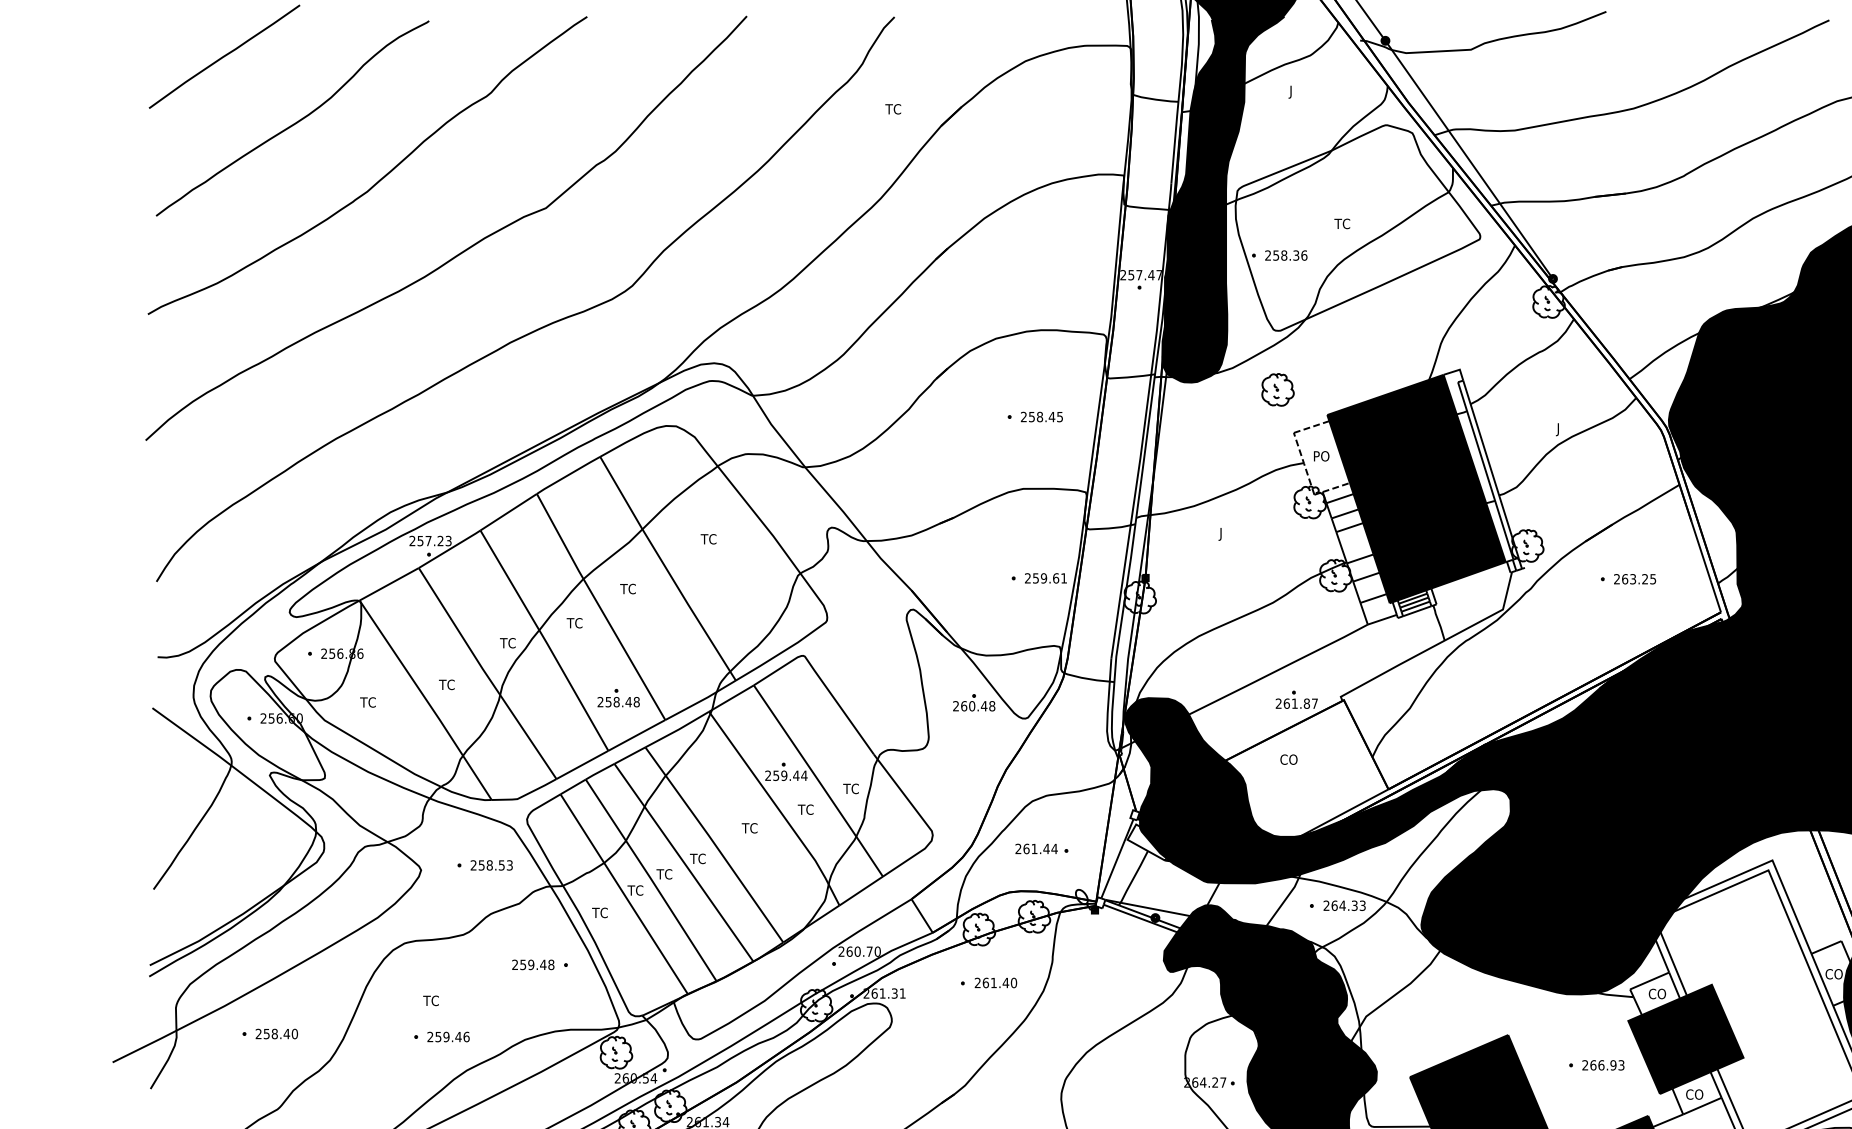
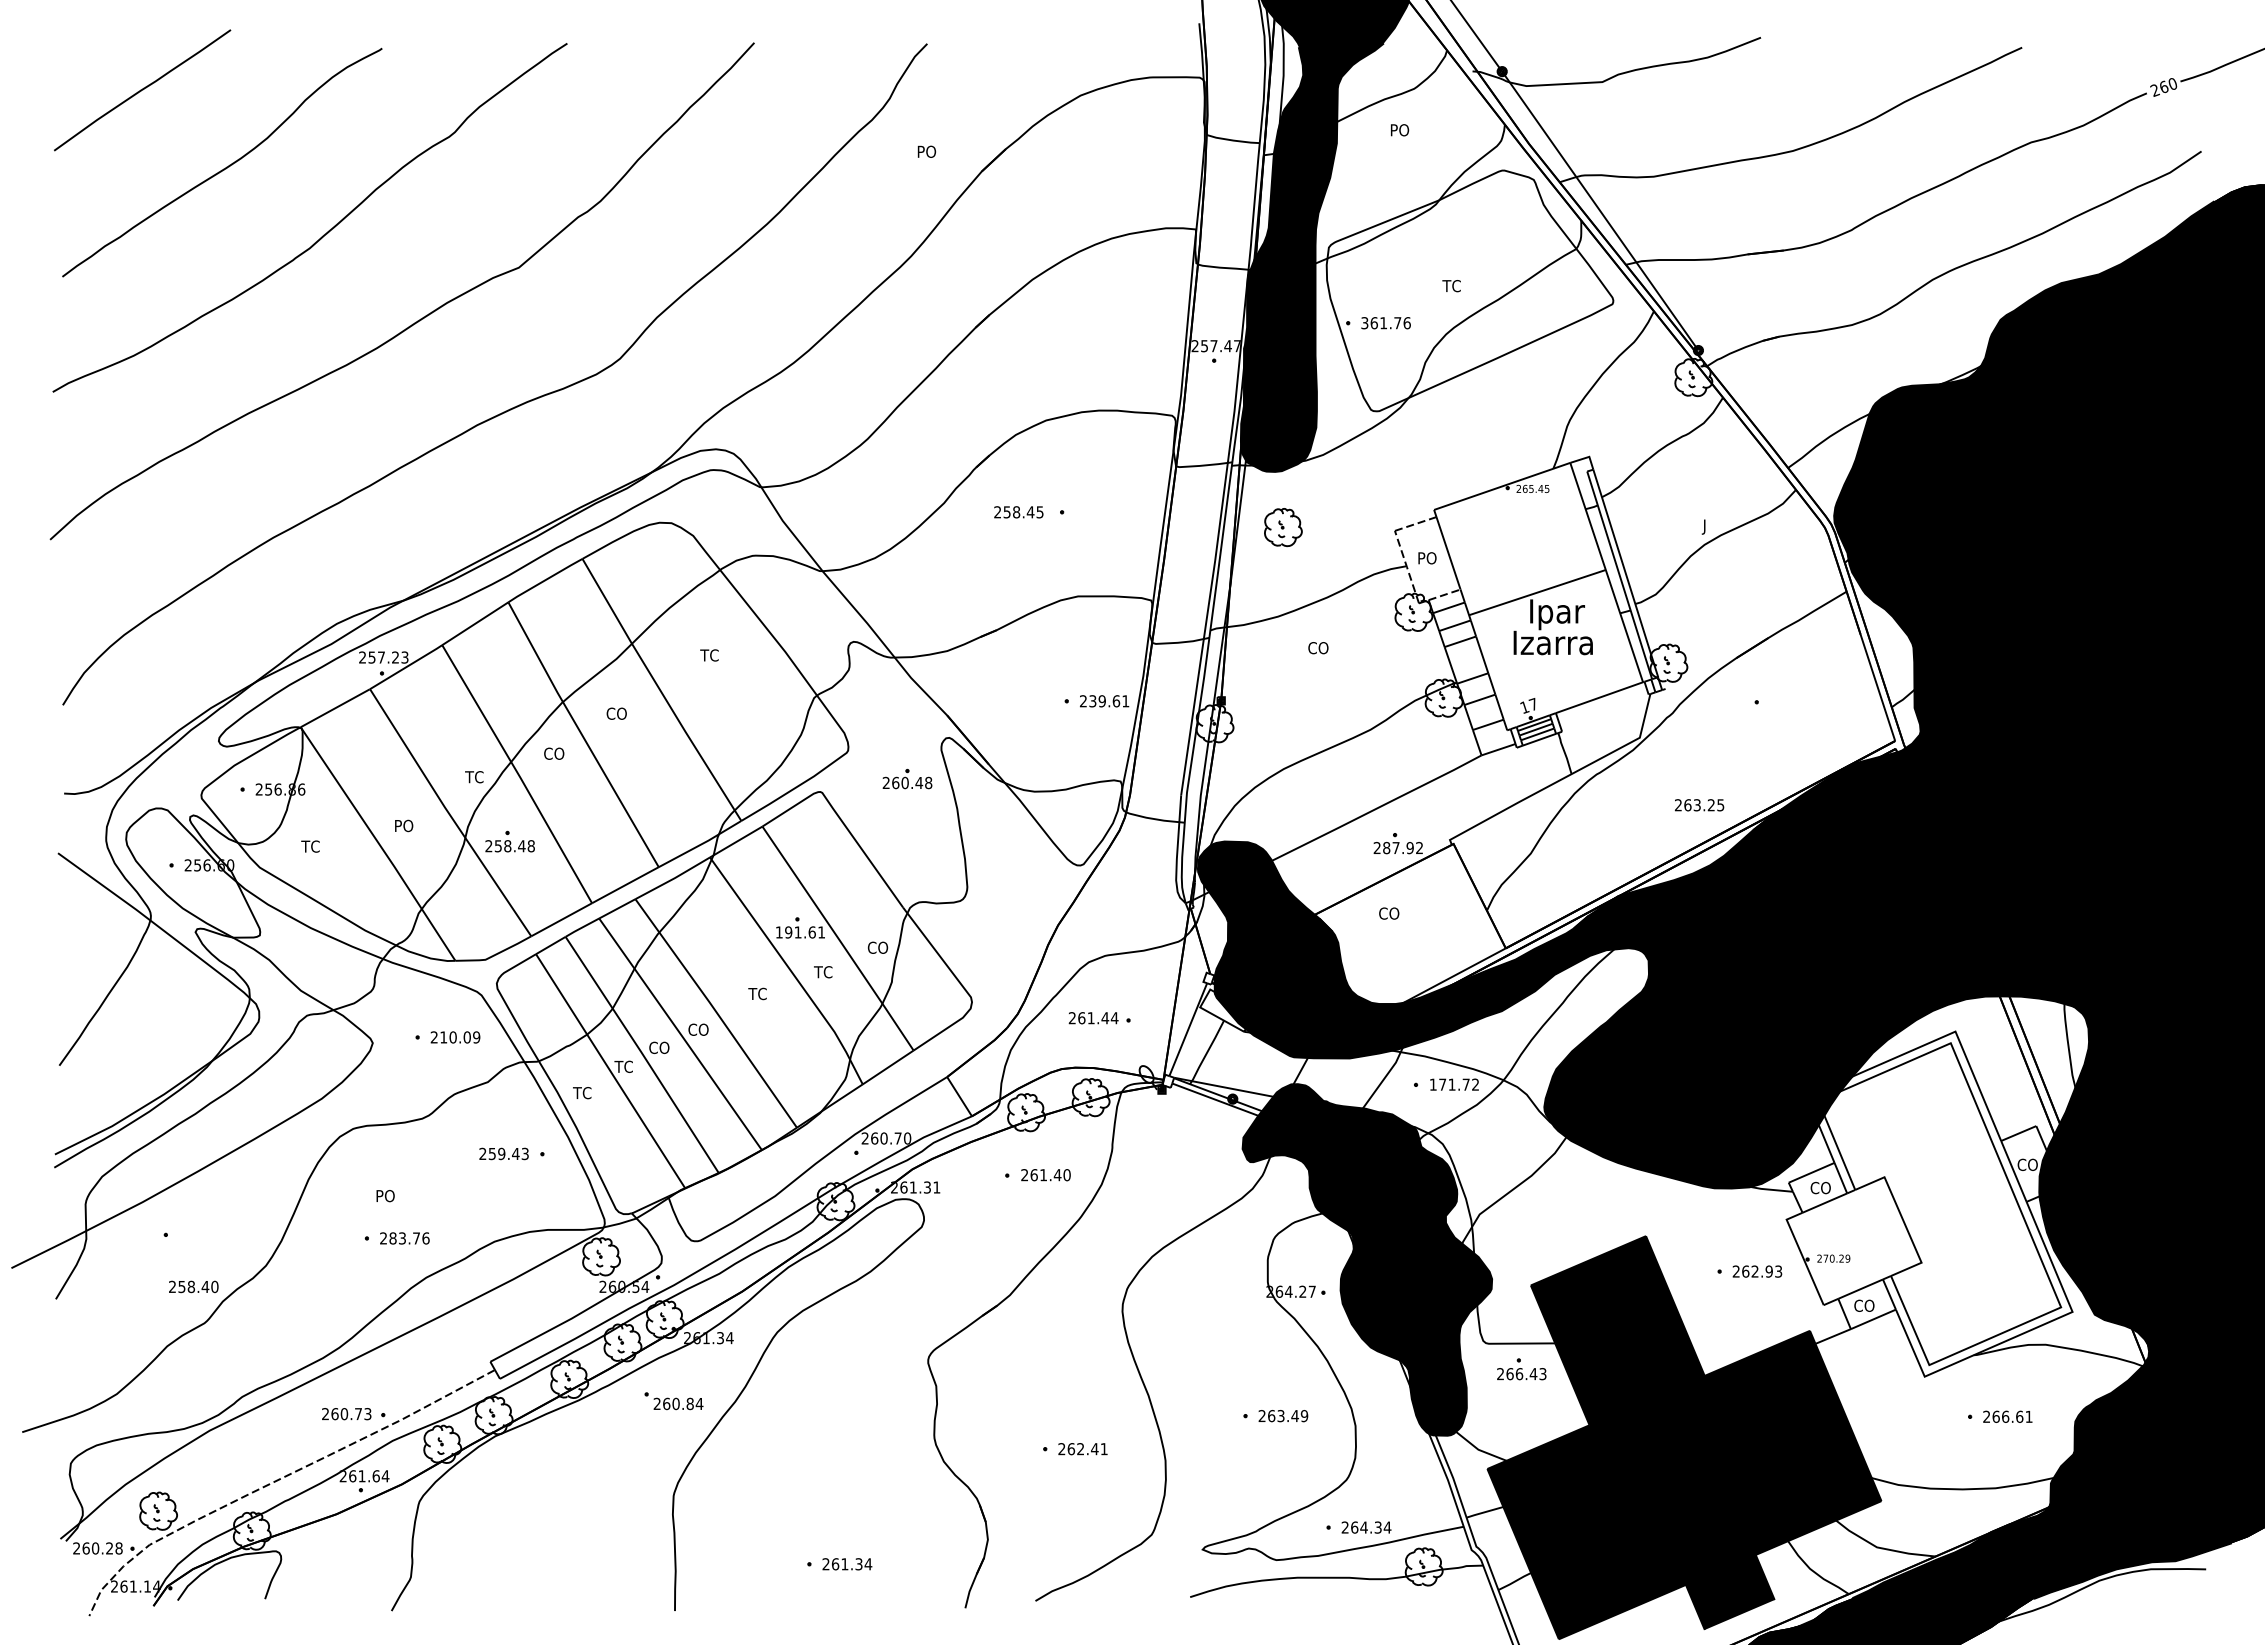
text: (1296, 91) -> (1398, 131), J -> PO
text: (893, 108) -> (926, 151), TC -> PO
text: (1282, 255) -> (1381, 323), 258.36 -> 361.76
part: (1278, 389) -> (1283, 527), moved
text: (1041, 417) -> (1018, 512), moved
fill: (1416, 488) -> (1538, 596), removed
text: (1227, 534) -> (1317, 649), J -> CO
text: (1035, 577) -> (1092, 700), 259.61 -> 239.61
text: (1635, 579) -> (1699, 805), moved
text: (628, 588) -> (615, 713), TC -> CO
text: (575, 622) -> (553, 753), TC -> CO
text: (447, 684) -> (403, 825), TC -> PO
part: (618, 698) -> (509, 841), moved
part: (974, 703) -> (907, 779), moved
text: (1300, 703) -> (1402, 847), 261.87 -> 287.92
text: (786, 775) -> (800, 932), 259.44 -> 191.61
text: (852, 788) -> (877, 947), TC -> CO
text: (698, 858) -> (697, 1029), TC -> CO
text: (496, 865) -> (460, 1037), 258.53 -> 210.09
text: (665, 874) -> (658, 1047), TC -> CO
text: (1344, 905) -> (1454, 1084), 264.33 -> 171.72
text: (550, 964) -> (524, 1153), 259.48 -> 259.43
text: (431, 1001) -> (384, 1196), TC -> PO
text: (276, 1033) -> (193, 1286), moved
text: (448, 1037) -> (404, 1238), 259.46 -> 283.76
fill: (1685, 1039) -> (1853, 1241), removed
text: (1600, 1065) -> (1754, 1271), 266.93 -> 262.93

